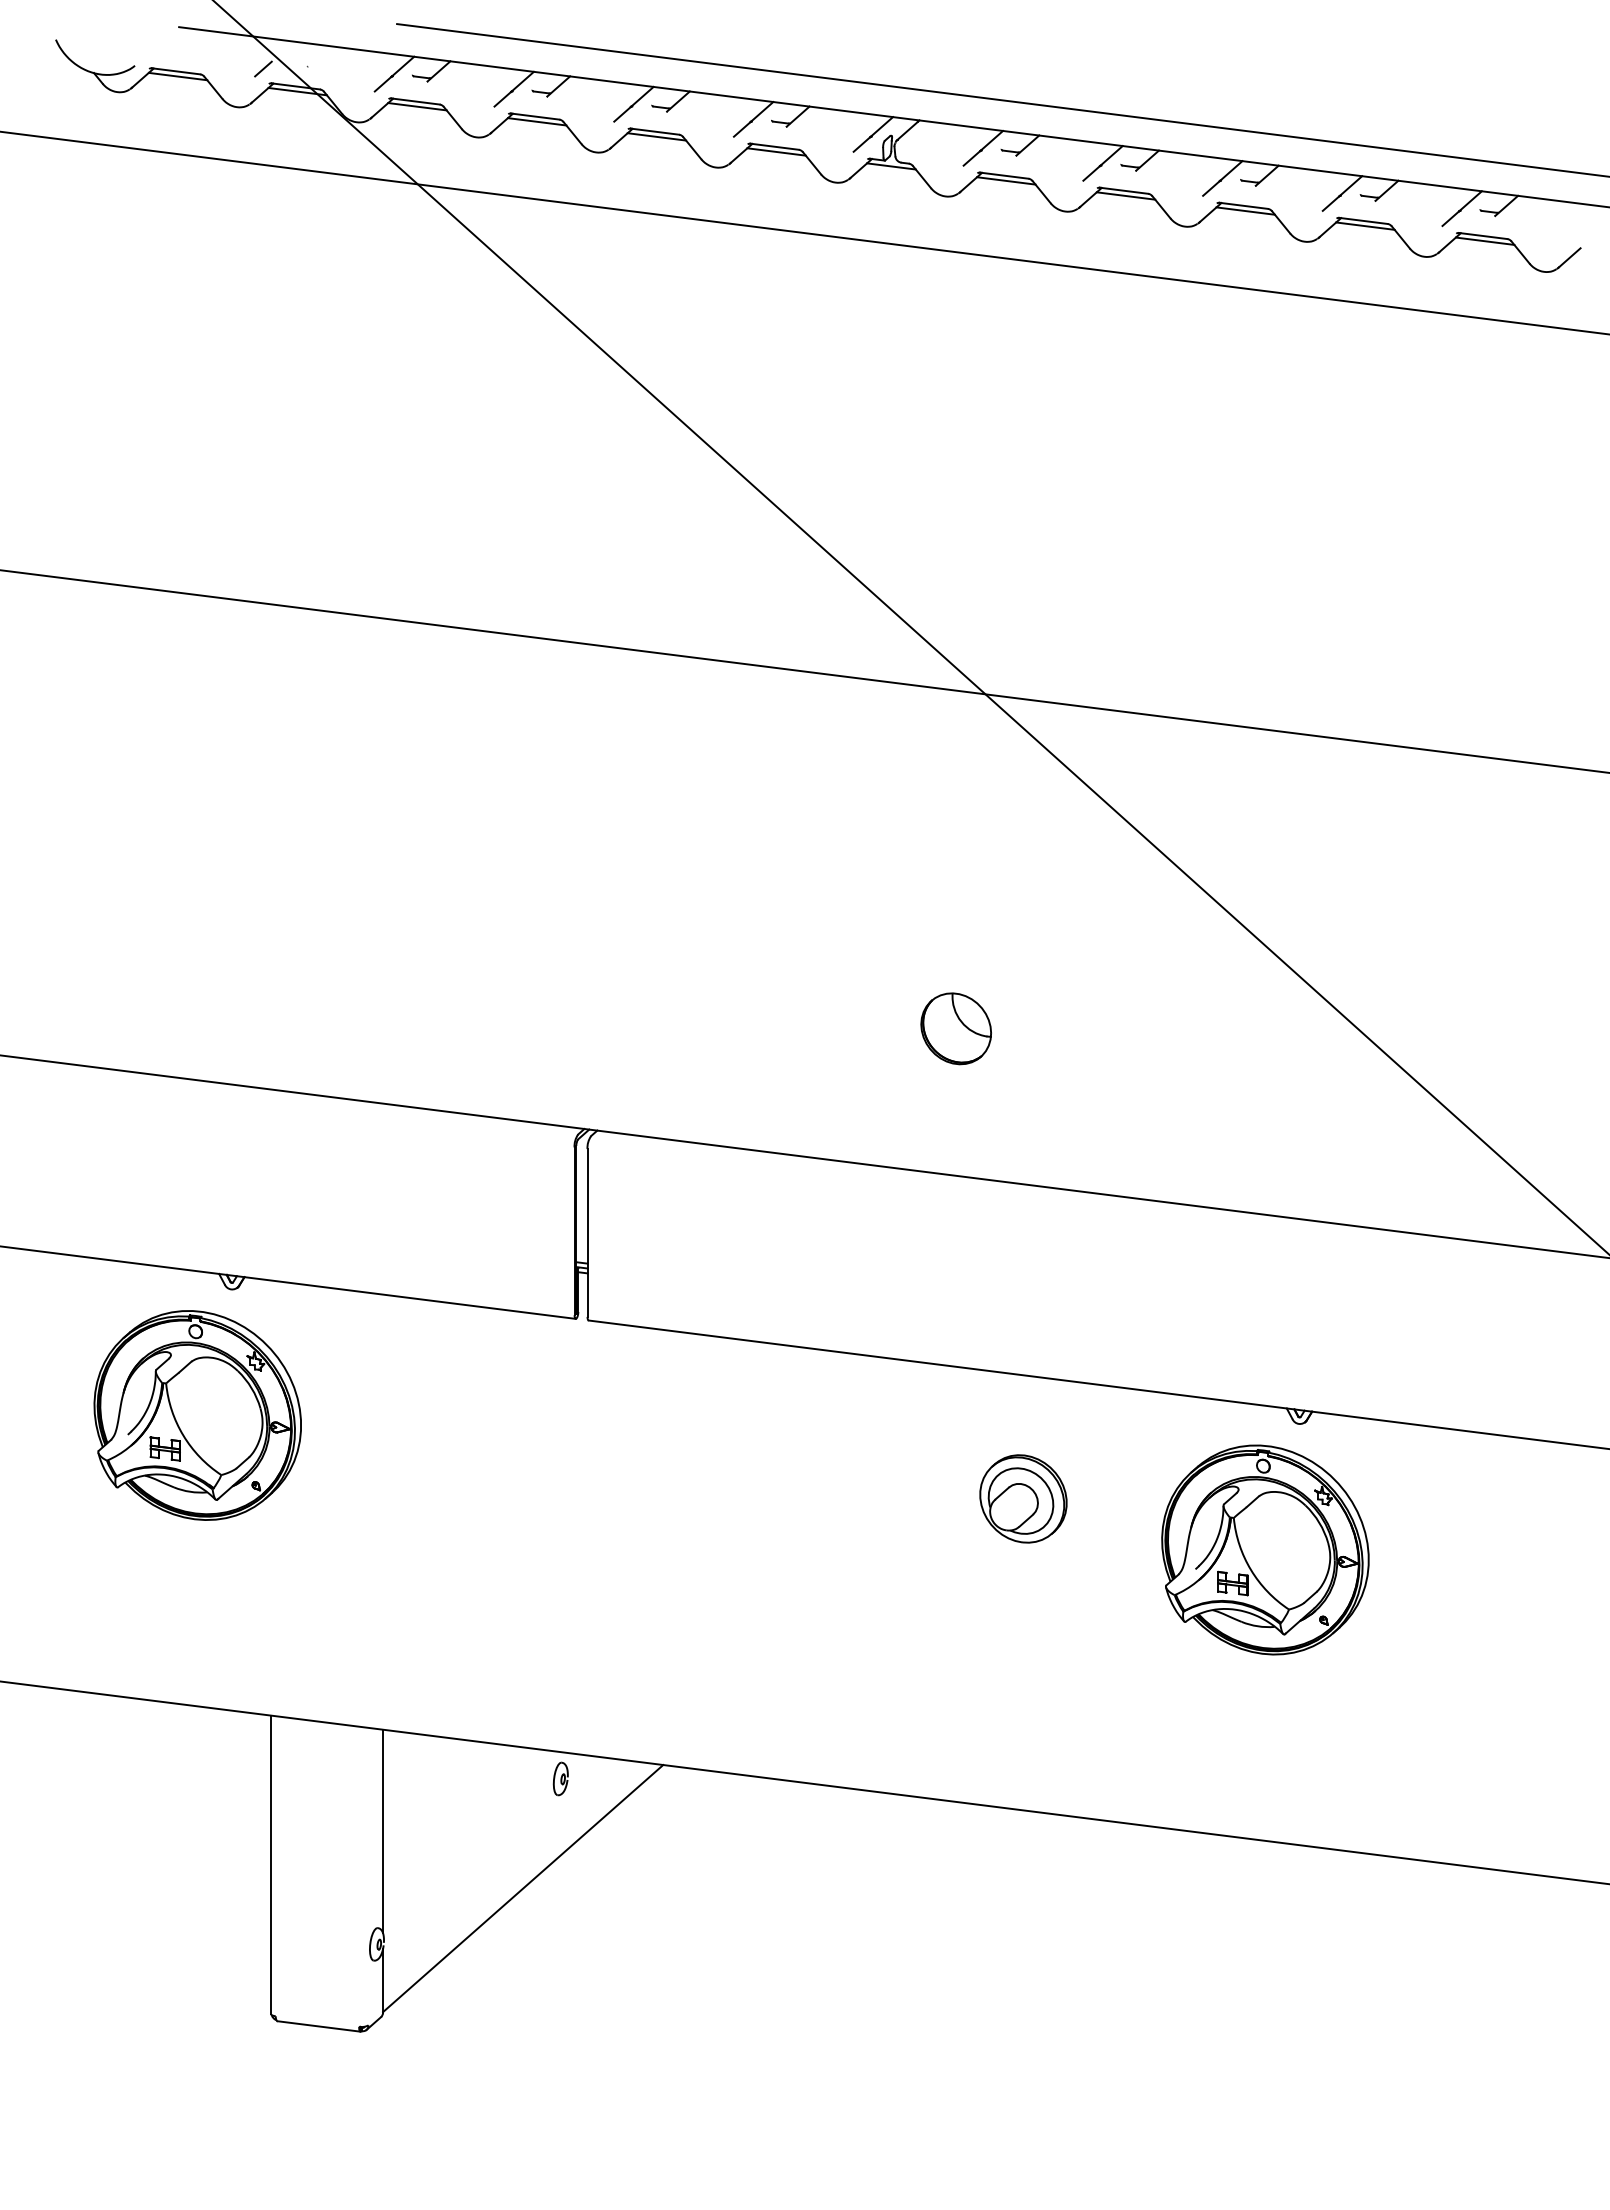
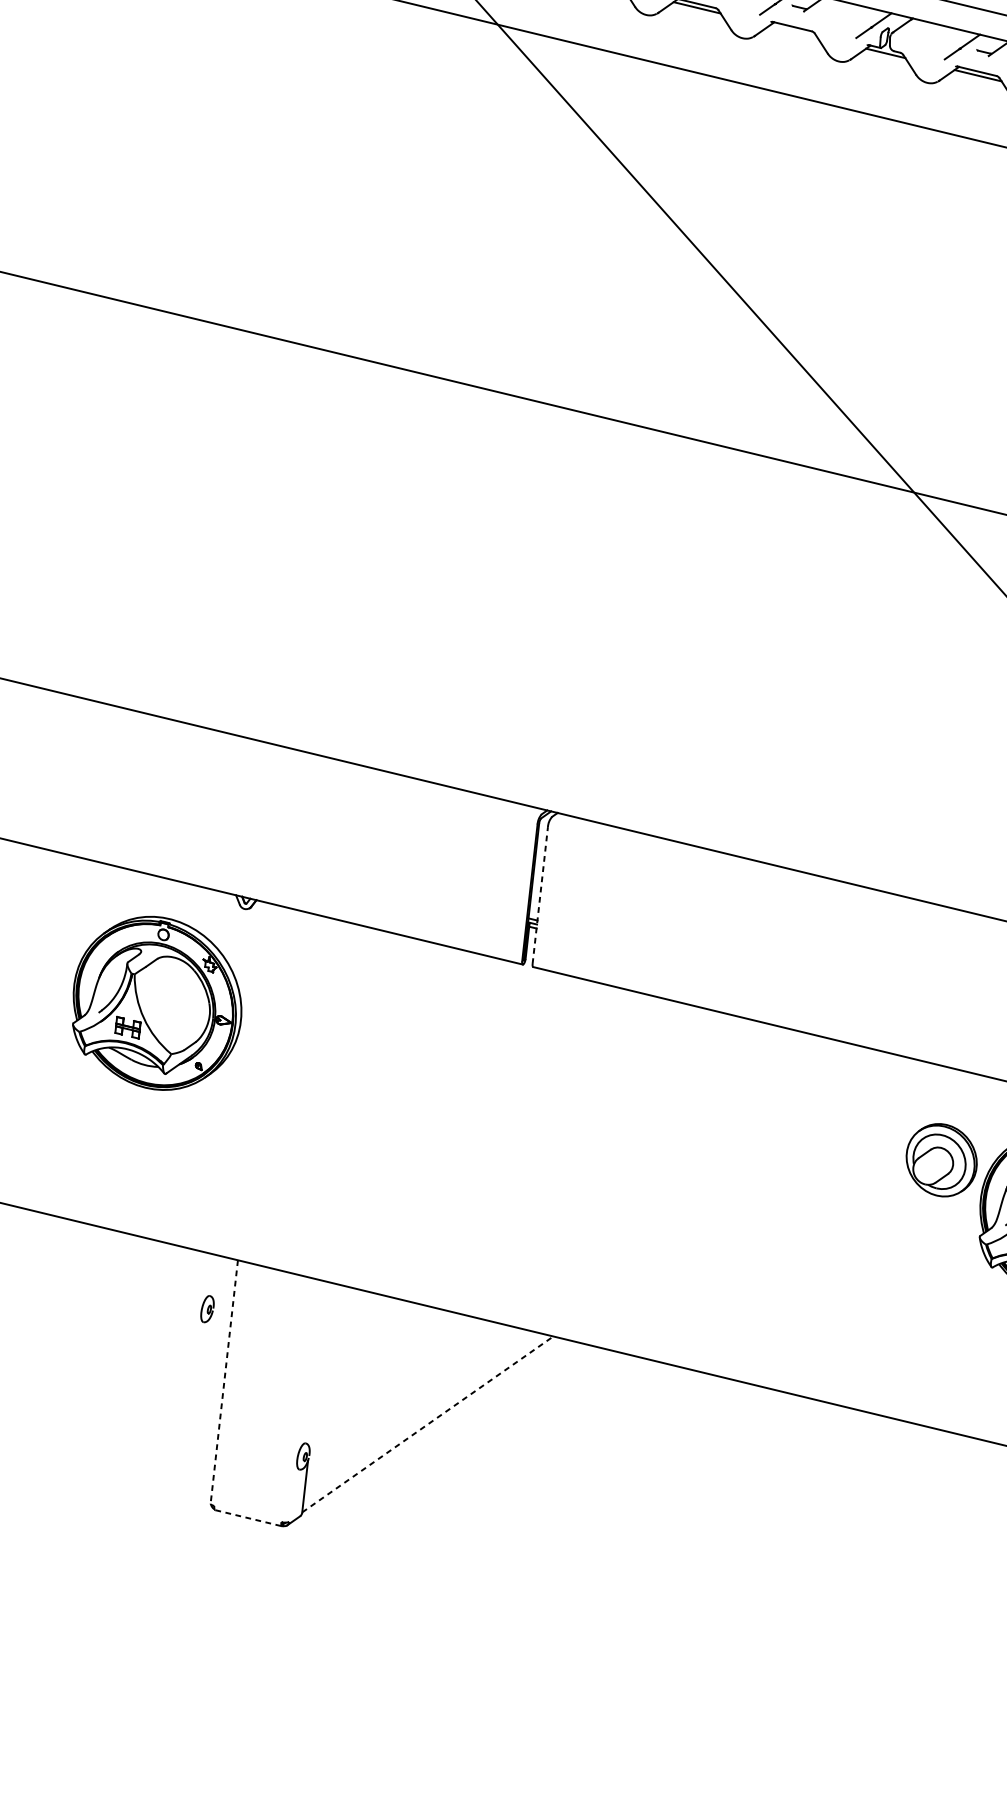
line: (776, 151) -> (793, 30), removed
part: (955, 1028) -> (859, 762), removed
line: (587, 1232) -> (540, 895), solid -> dashed
part: (197, 1415) -> (157, 1003), moved
part: (1023, 1498) -> (941, 1159), moved
part: (560, 1778) -> (207, 1308), moved
line: (383, 1831) -> (319, 1365), removed
line: (270, 1865) -> (223, 1382), solid -> dashed
line: (523, 1888) -> (428, 1424), solid -> dashed
line: (319, 2026) -> (249, 1518), solid -> dashed

